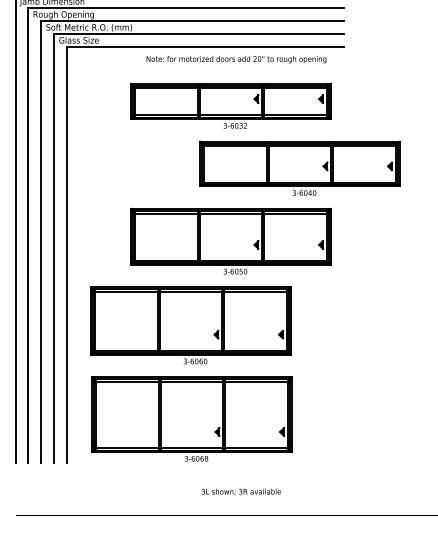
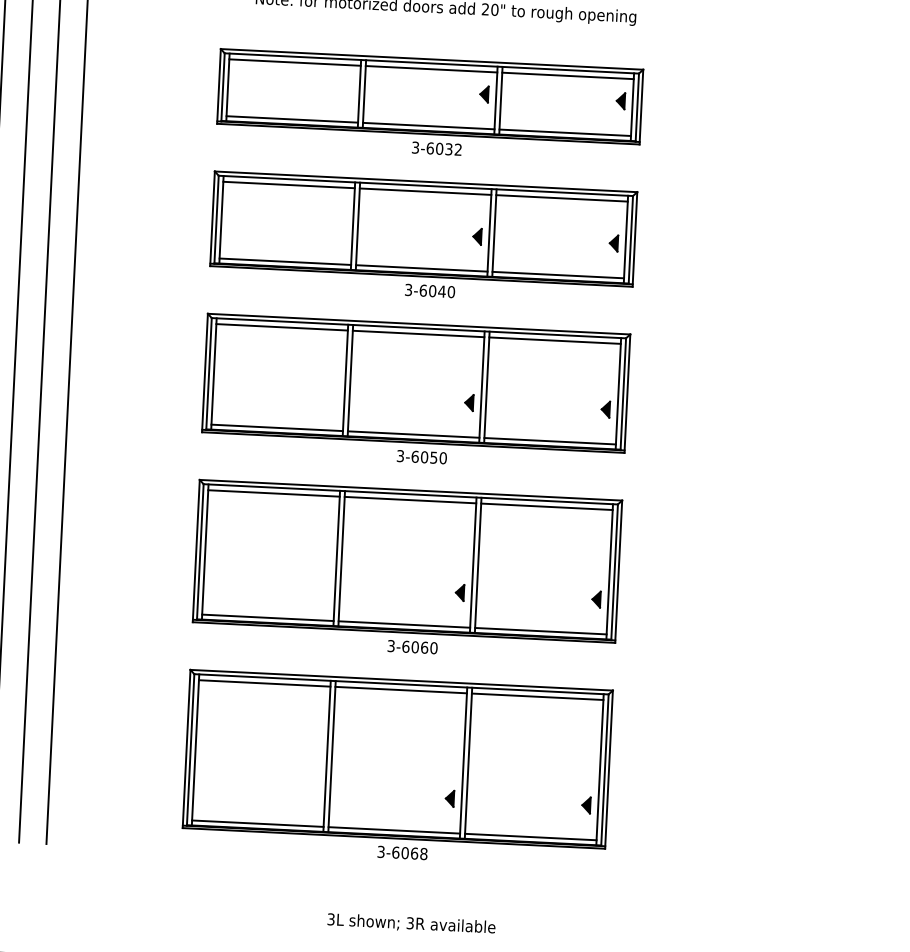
part: (299, 167) -> (422, 236), moved
part: (190, 325) -> (405, 570), moved
part: (191, 418) -> (396, 767), moved

